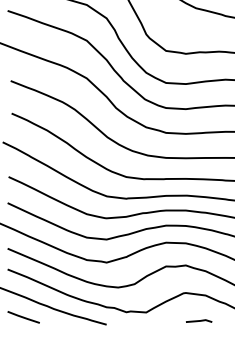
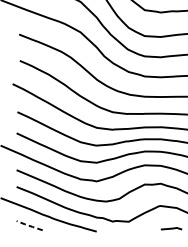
line: (23, 317) -> (29, 225), solid -> dashed

